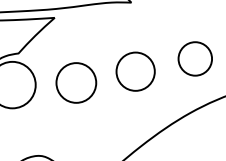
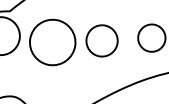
part: (76, 82) -> (52, 42), size x1.4

